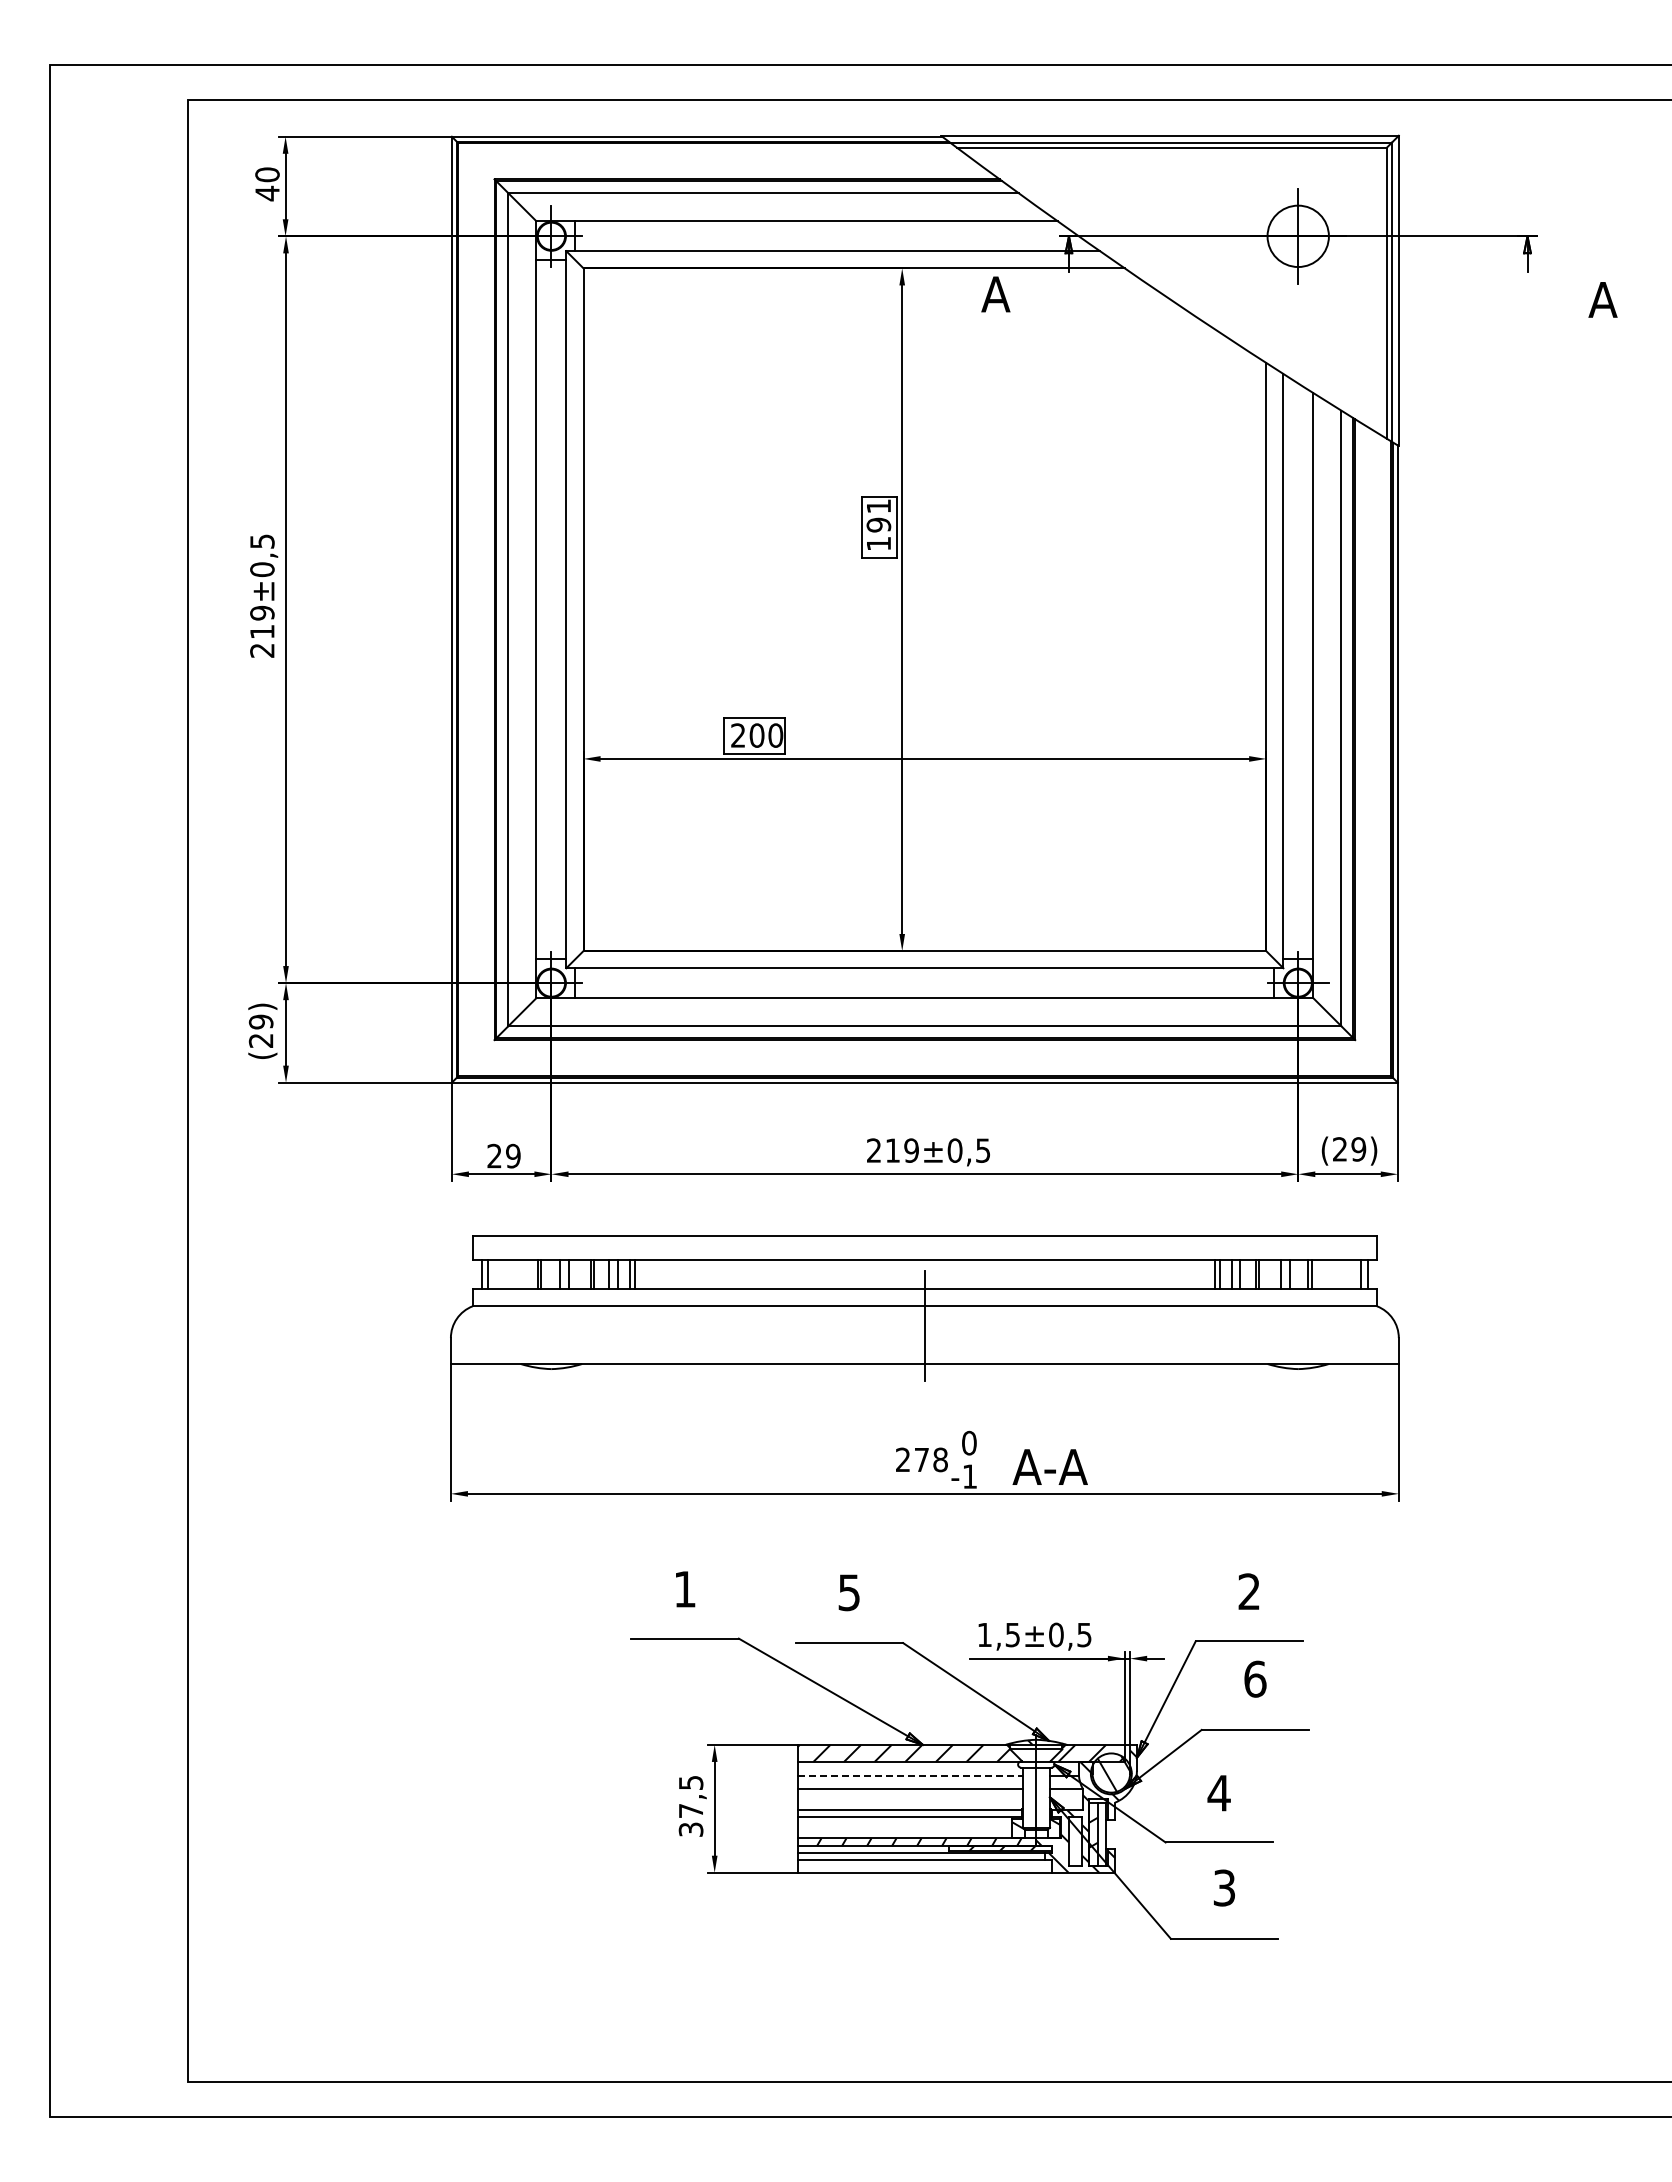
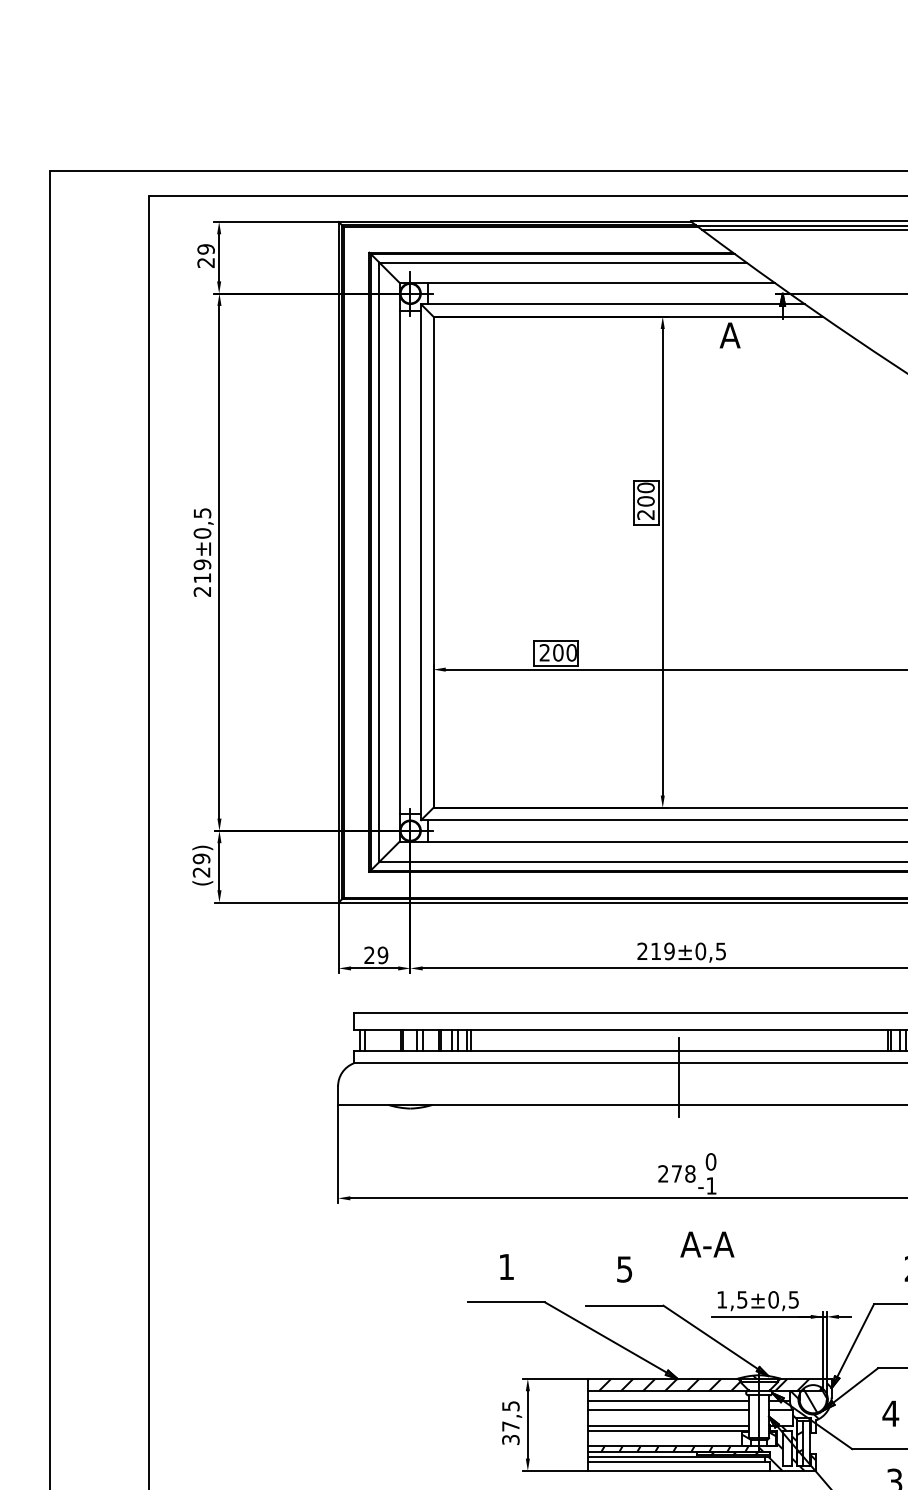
text: (267, 184) -> (206, 256), 40 -> 29
text: (878, 524) -> (645, 500), 191 -> 200
text: (1049, 1466) -> (706, 1244), moved
line: (910, 1775) -> (668, 1400), dashed -> solid

